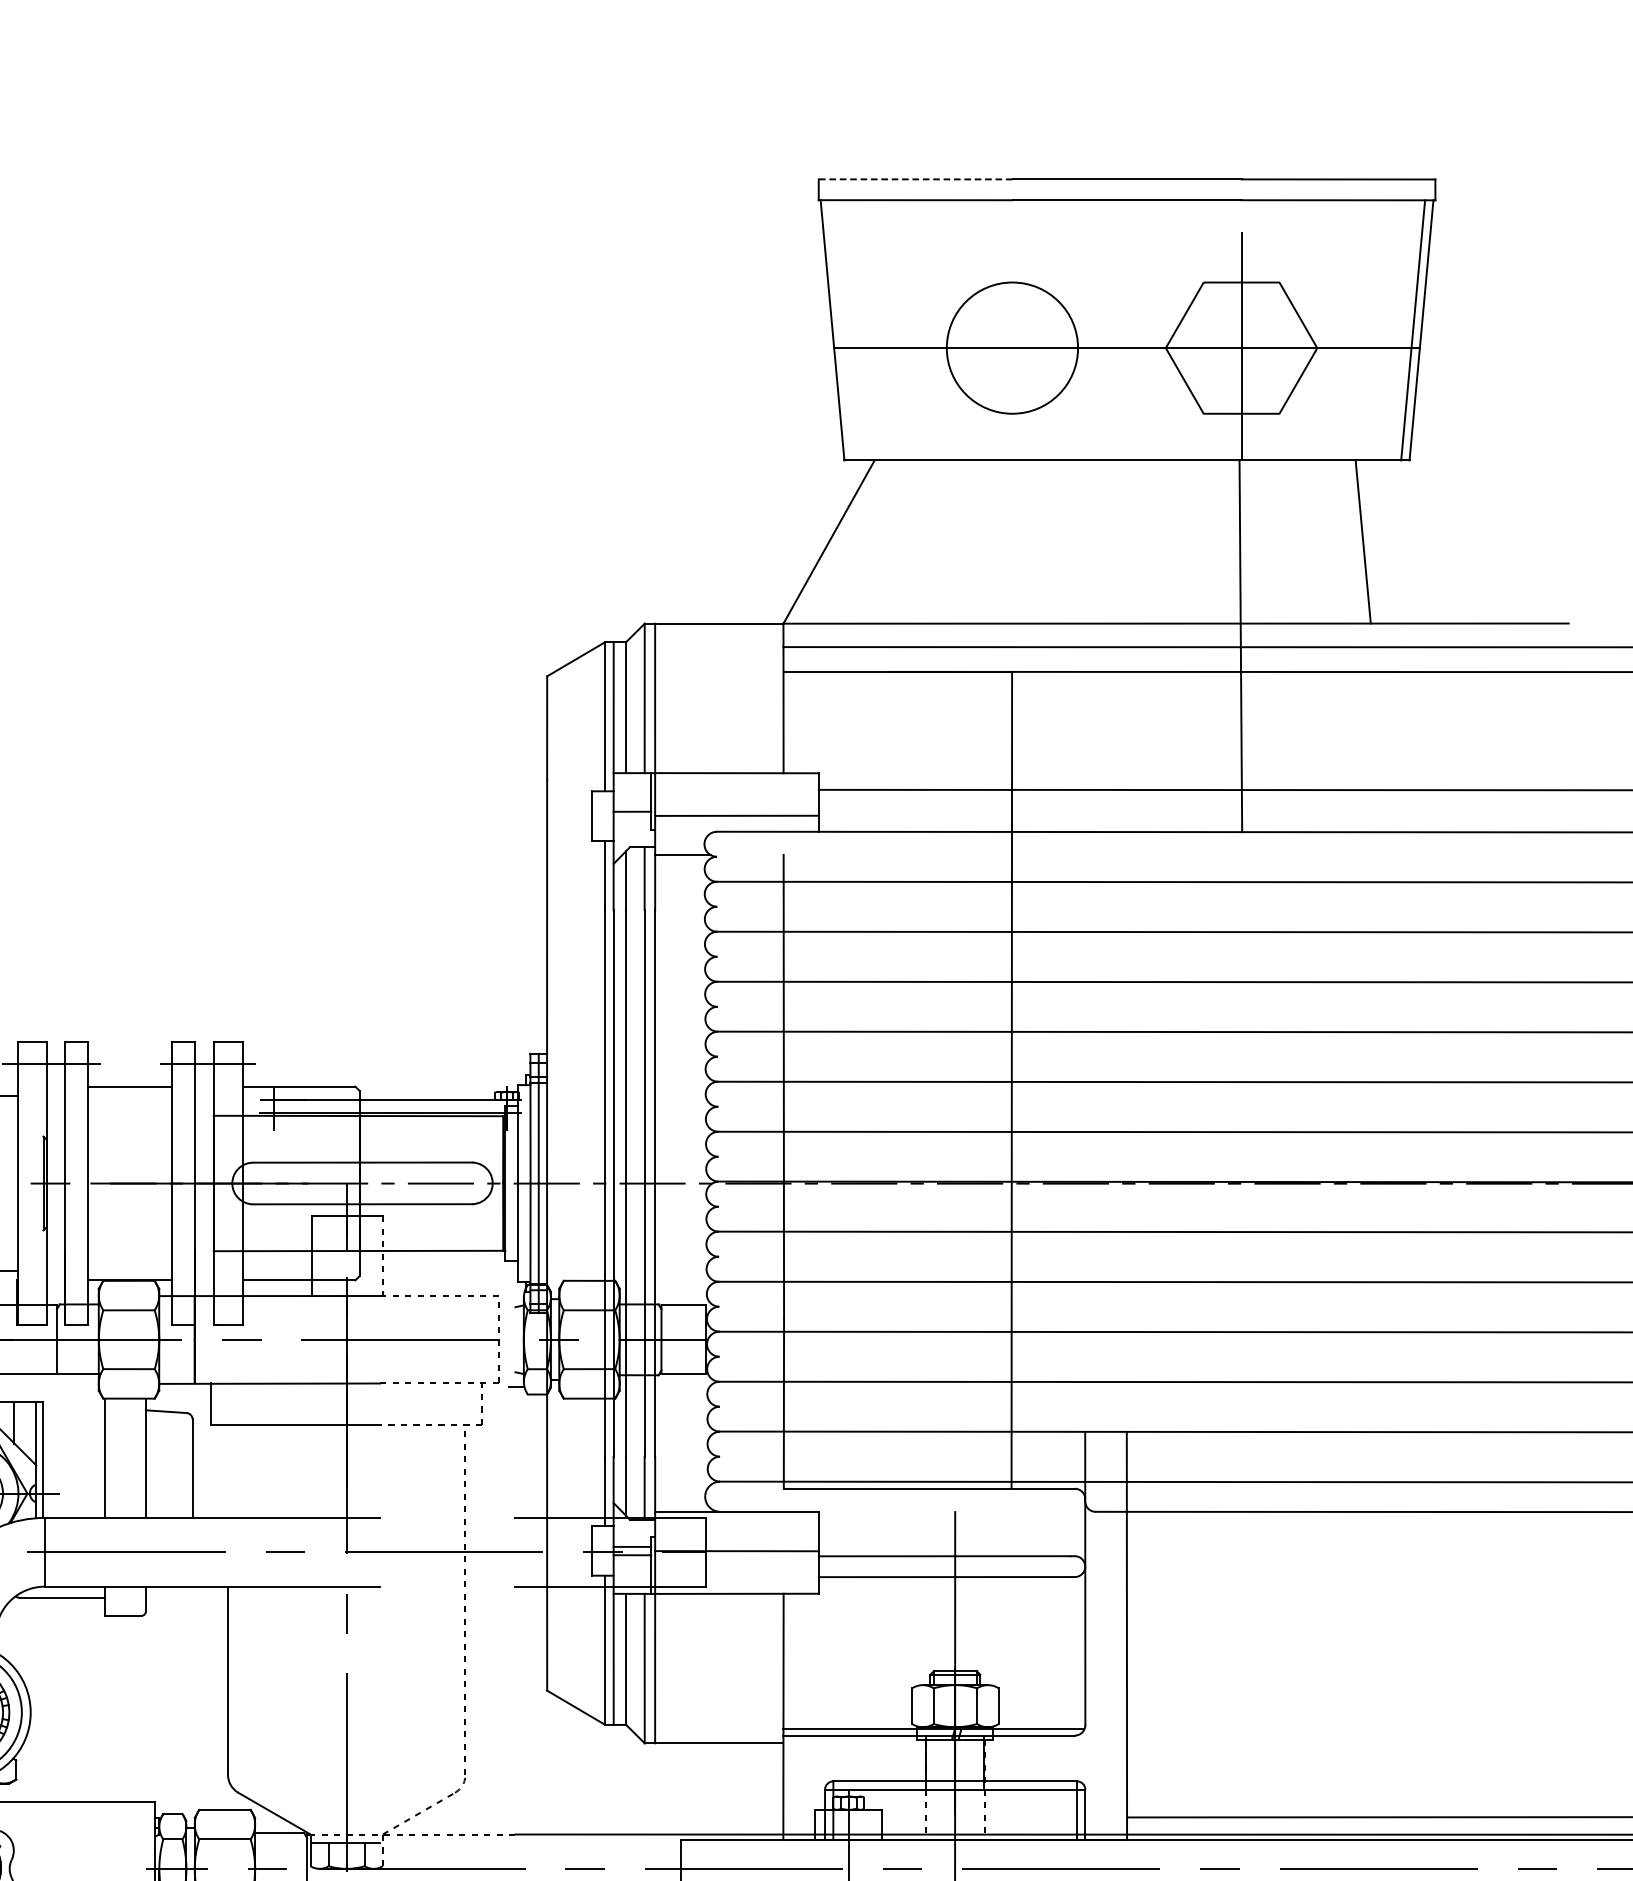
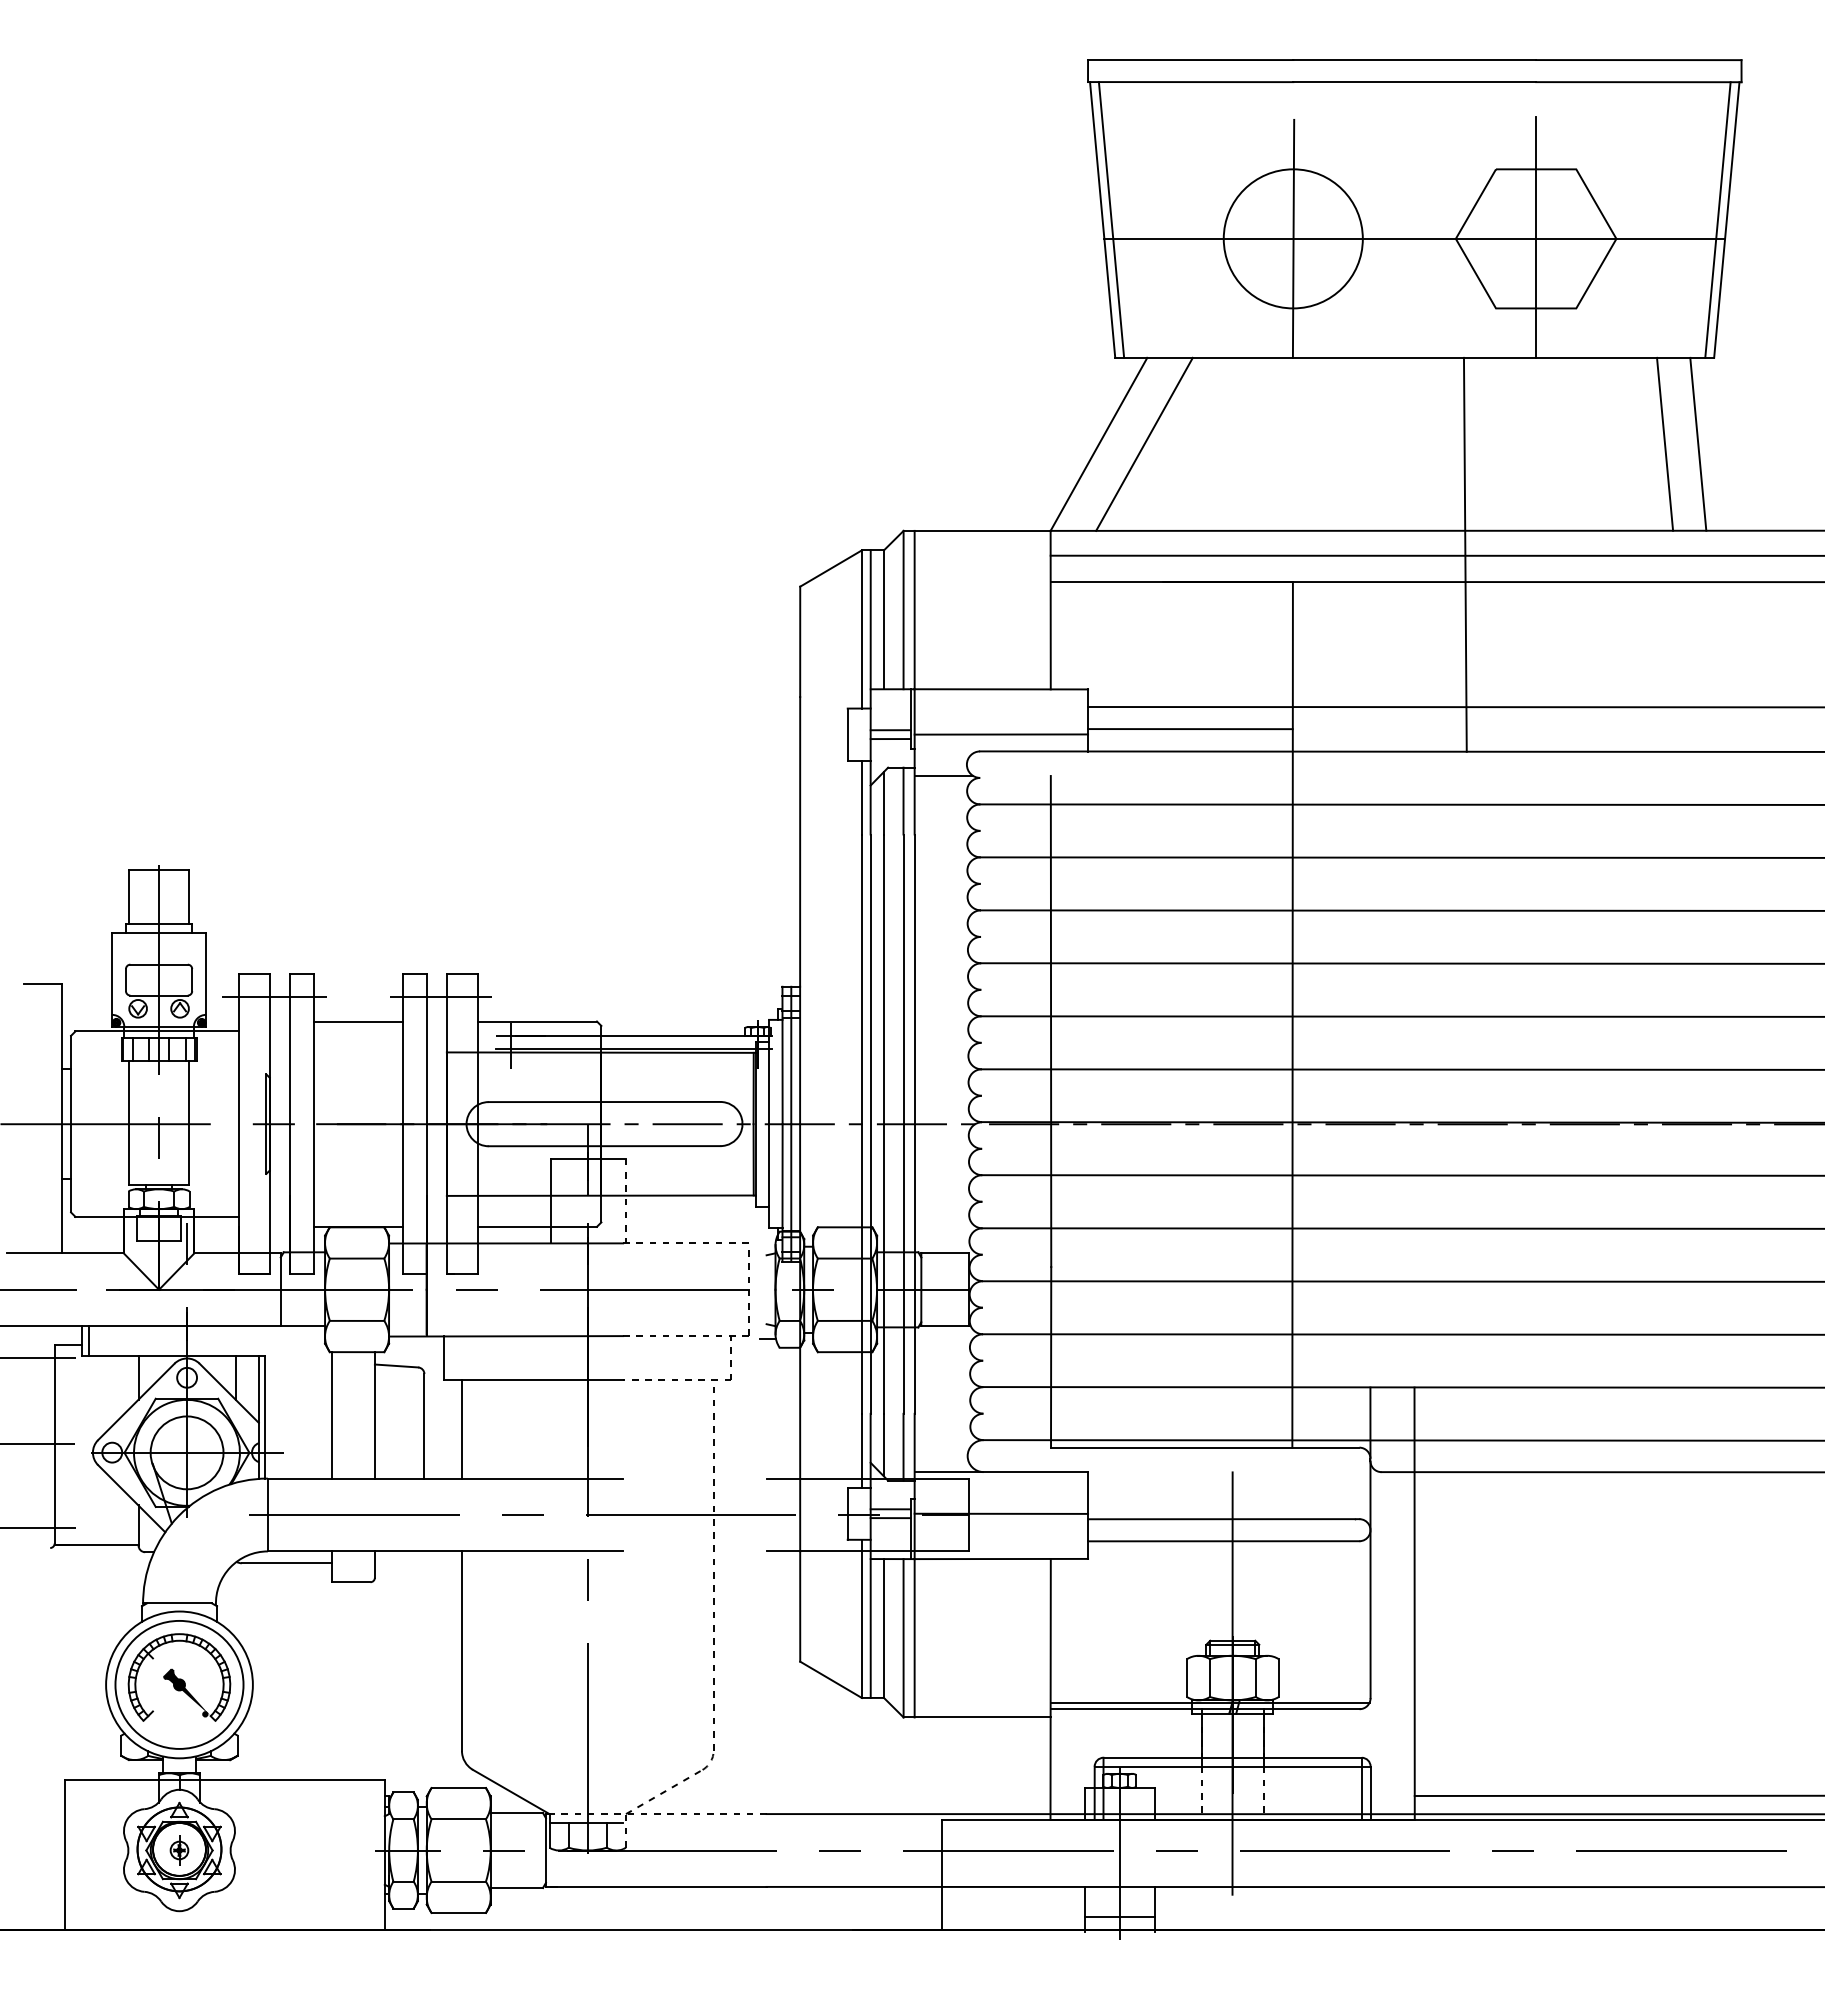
line: (915, 179) -> (1190, 60), dashed -> solid
line: (840, 329) -> (1111, 219), added
line: (1012, 347) -> (1293, 238), added
line: (872, 541) -> (1144, 443), added
line: (1394, 541) -> (1698, 443), added
line: (1240, 645) -> (1464, 554), moved
line: (915, 811) -> (1190, 729), added
line: (632, 820) -> (890, 739), added
line: (227, 1471) -> (461, 1429), added

